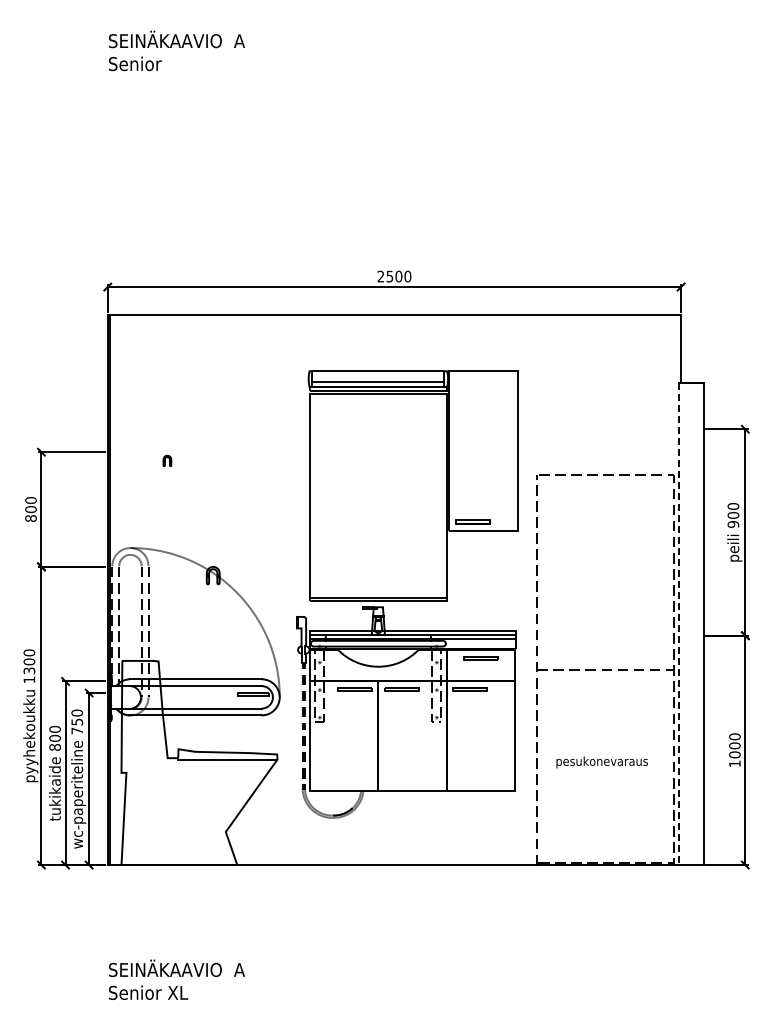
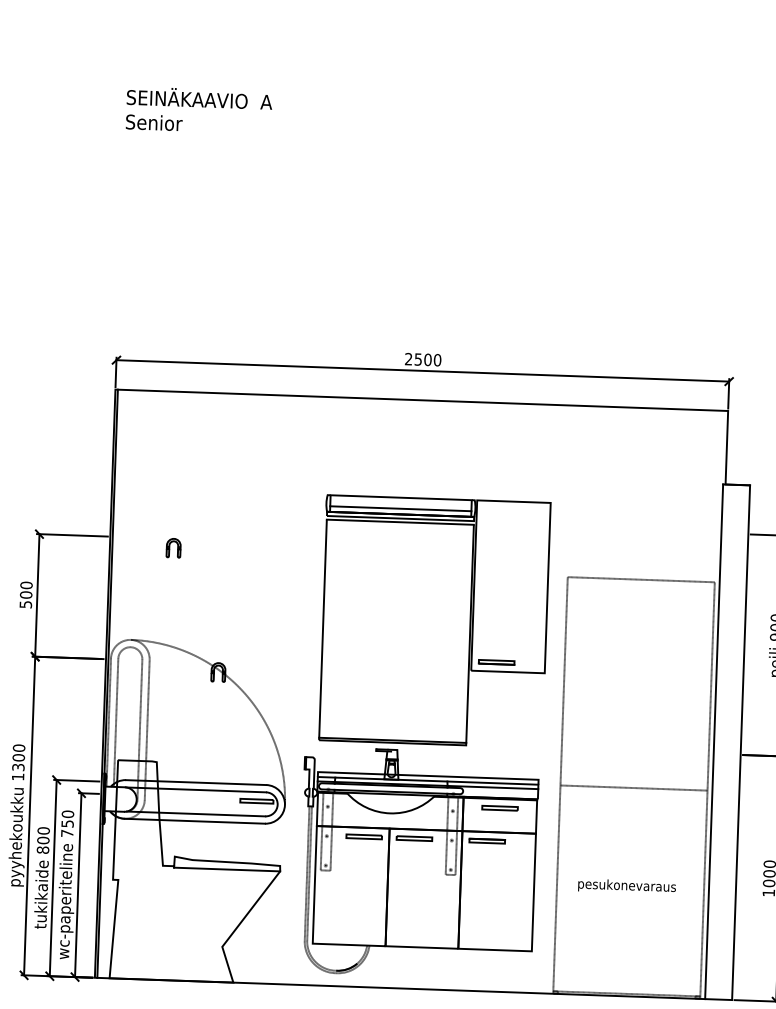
part: (167, 460) -> (173, 547), size x1.67
text: (30, 518) -> (25, 604), 800 -> 500
part: (407, 594) -> (424, 737), moved
line: (678, 624) -> (713, 742), dashed -> solid

